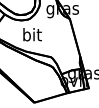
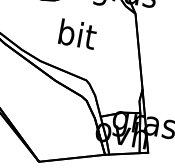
text: (32, 34) -> (77, 33), moved

